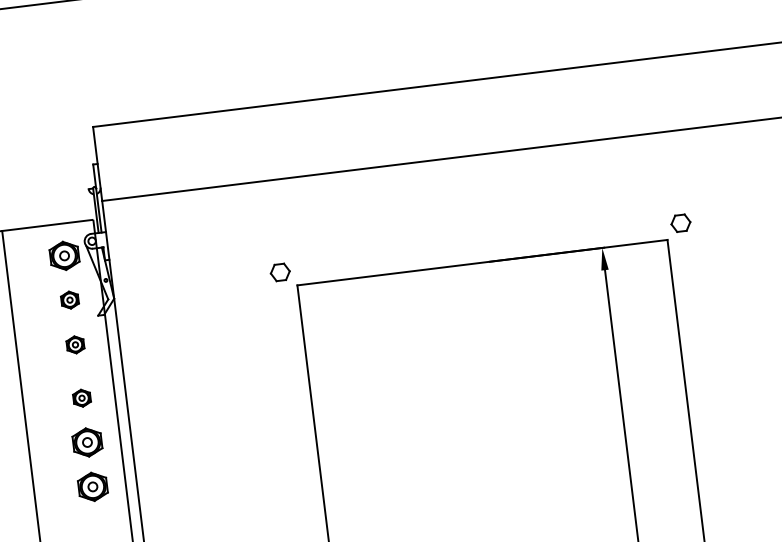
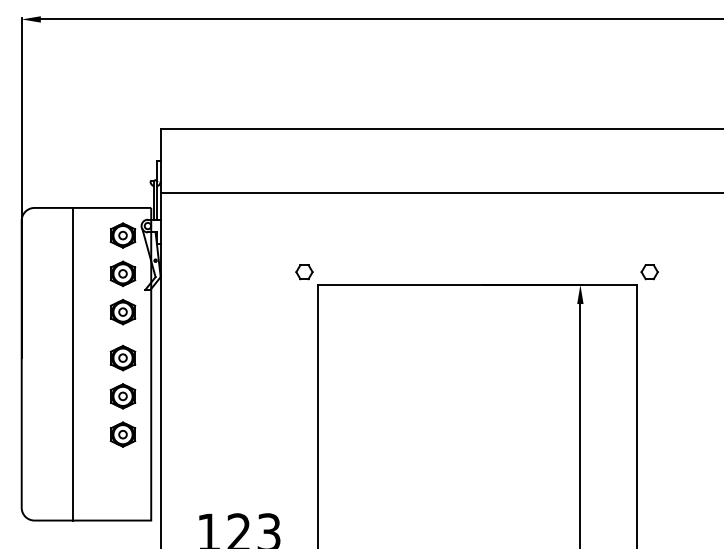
part: (69, 299) -> (122, 273), size x1.67
part: (74, 345) -> (122, 312), size x1.67
part: (81, 398) -> (122, 358), size x1.67

